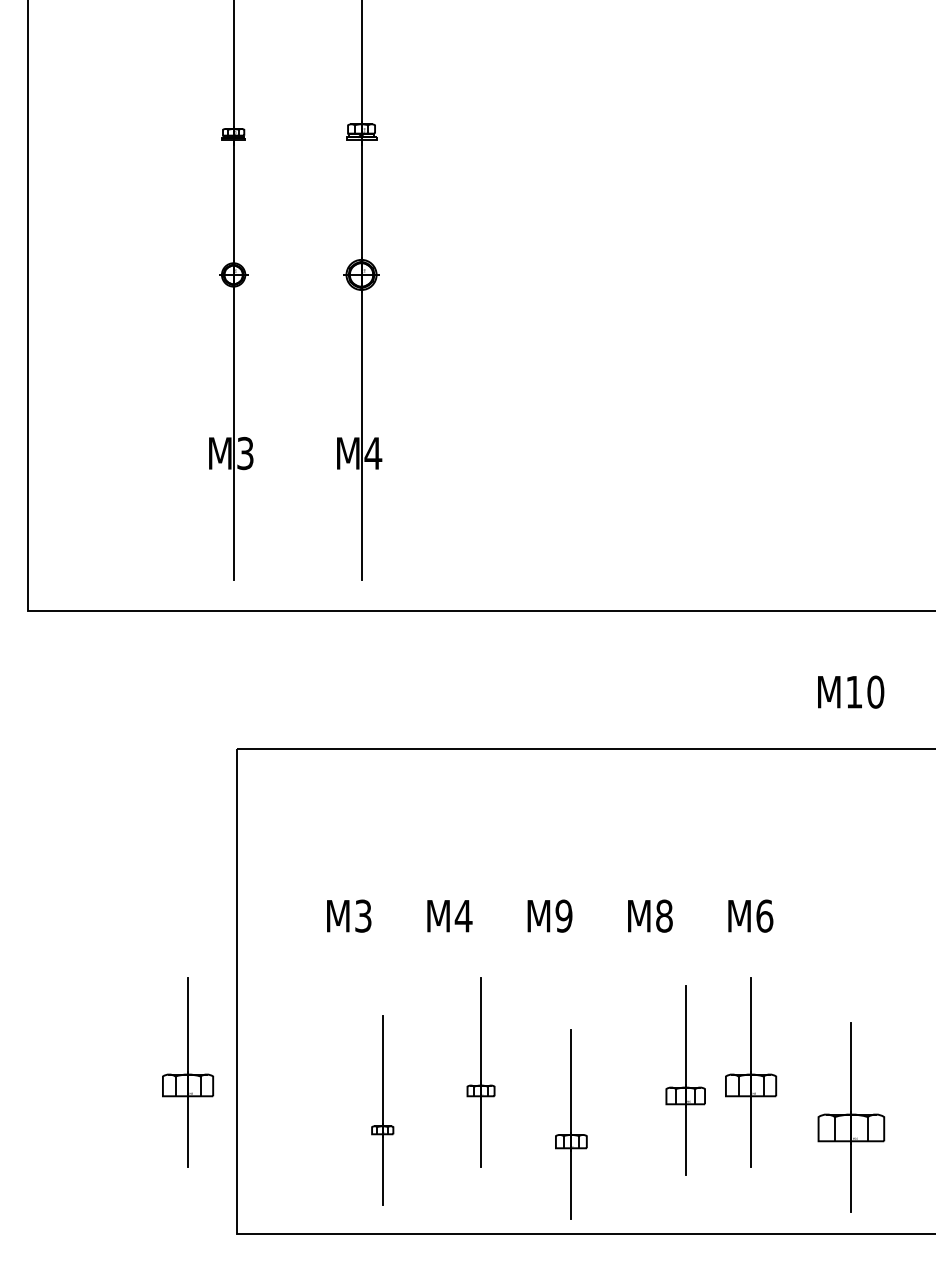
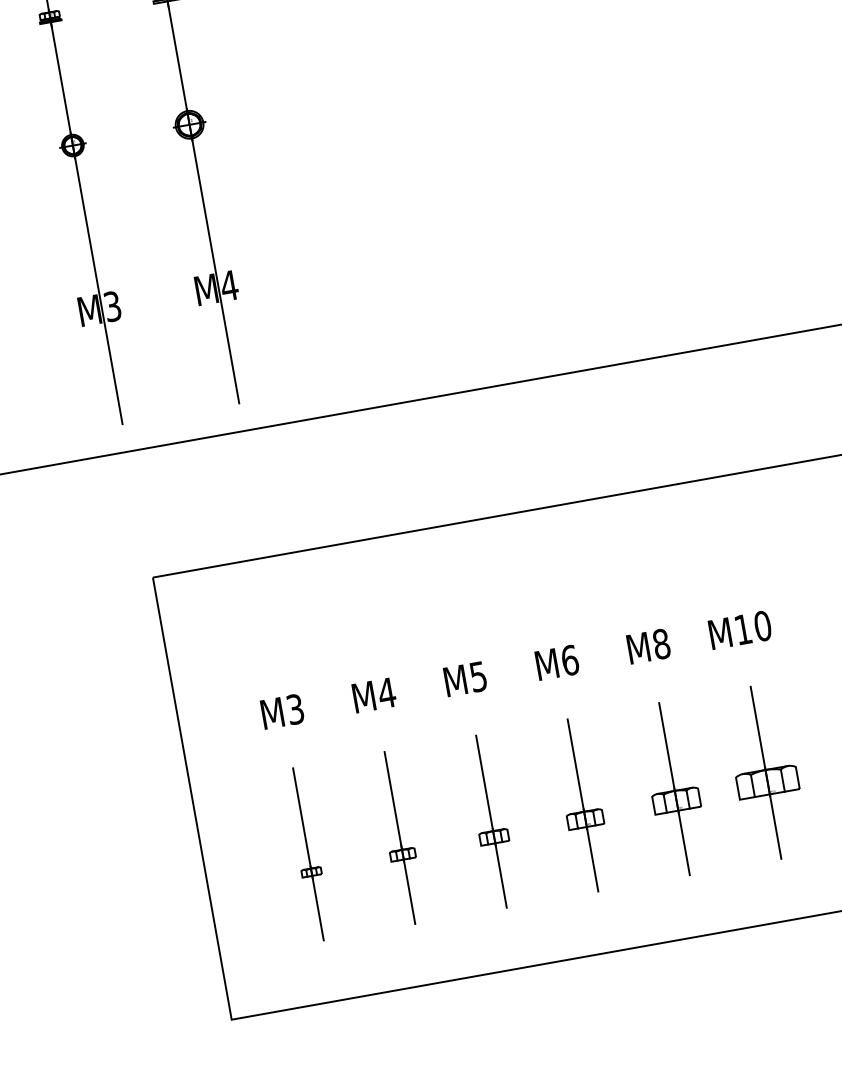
text: (851, 691) -> (740, 629), moved
text: (563, 915) -> (477, 676), M9 -> M5
text: (664, 915) -> (570, 659), M8 -> M6
text: (764, 915) -> (661, 643), M6 -> M8
part: (188, 1072) -> (161, 880), removed
part: (480, 1072) -> (399, 838), moved
part: (685, 1080) -> (582, 805), moved
part: (382, 1110) -> (308, 854), moved
part: (851, 1117) -> (766, 772), moved
part: (571, 1124) -> (491, 821), moved

